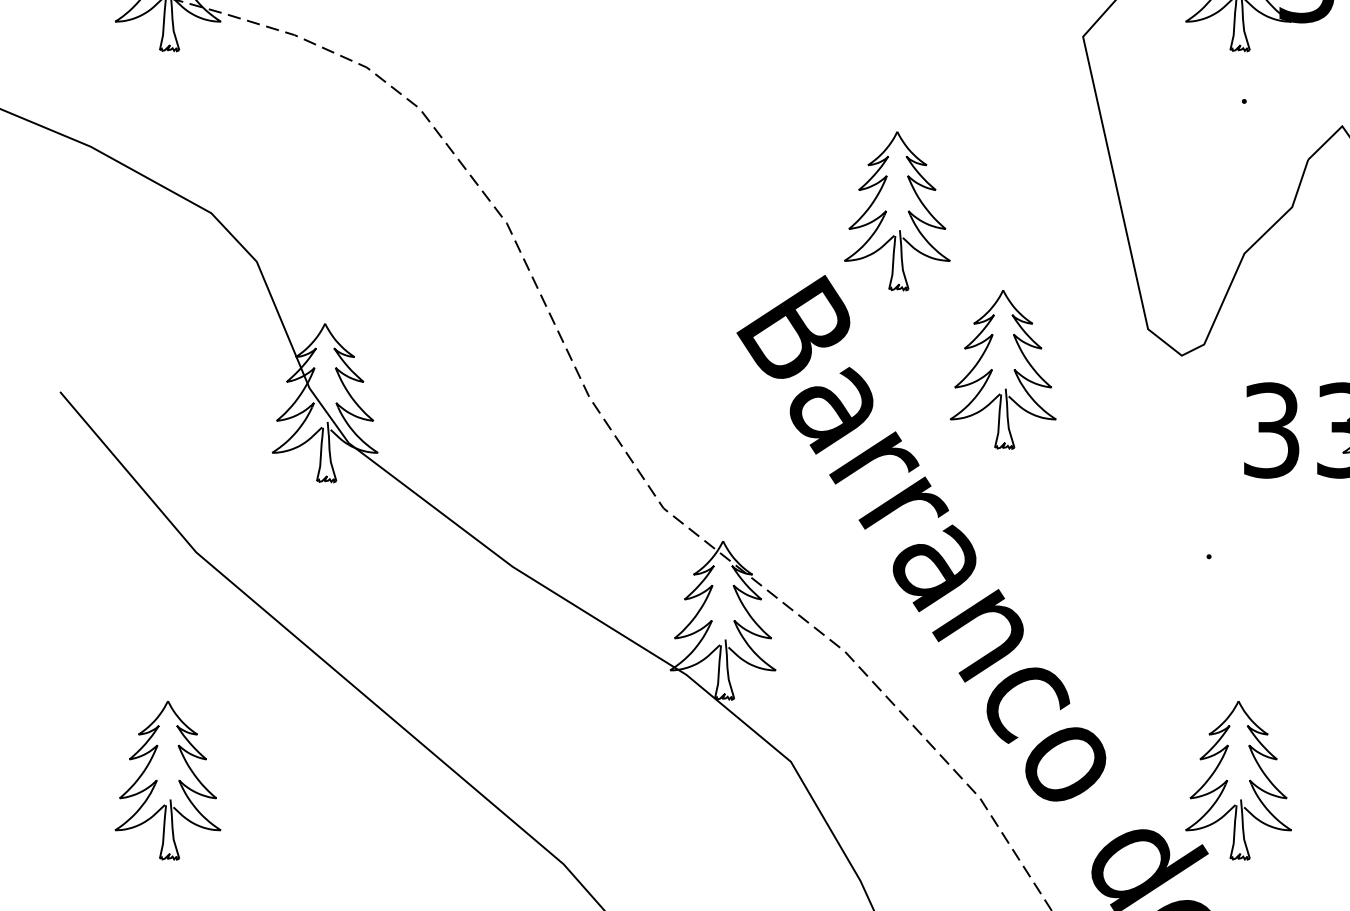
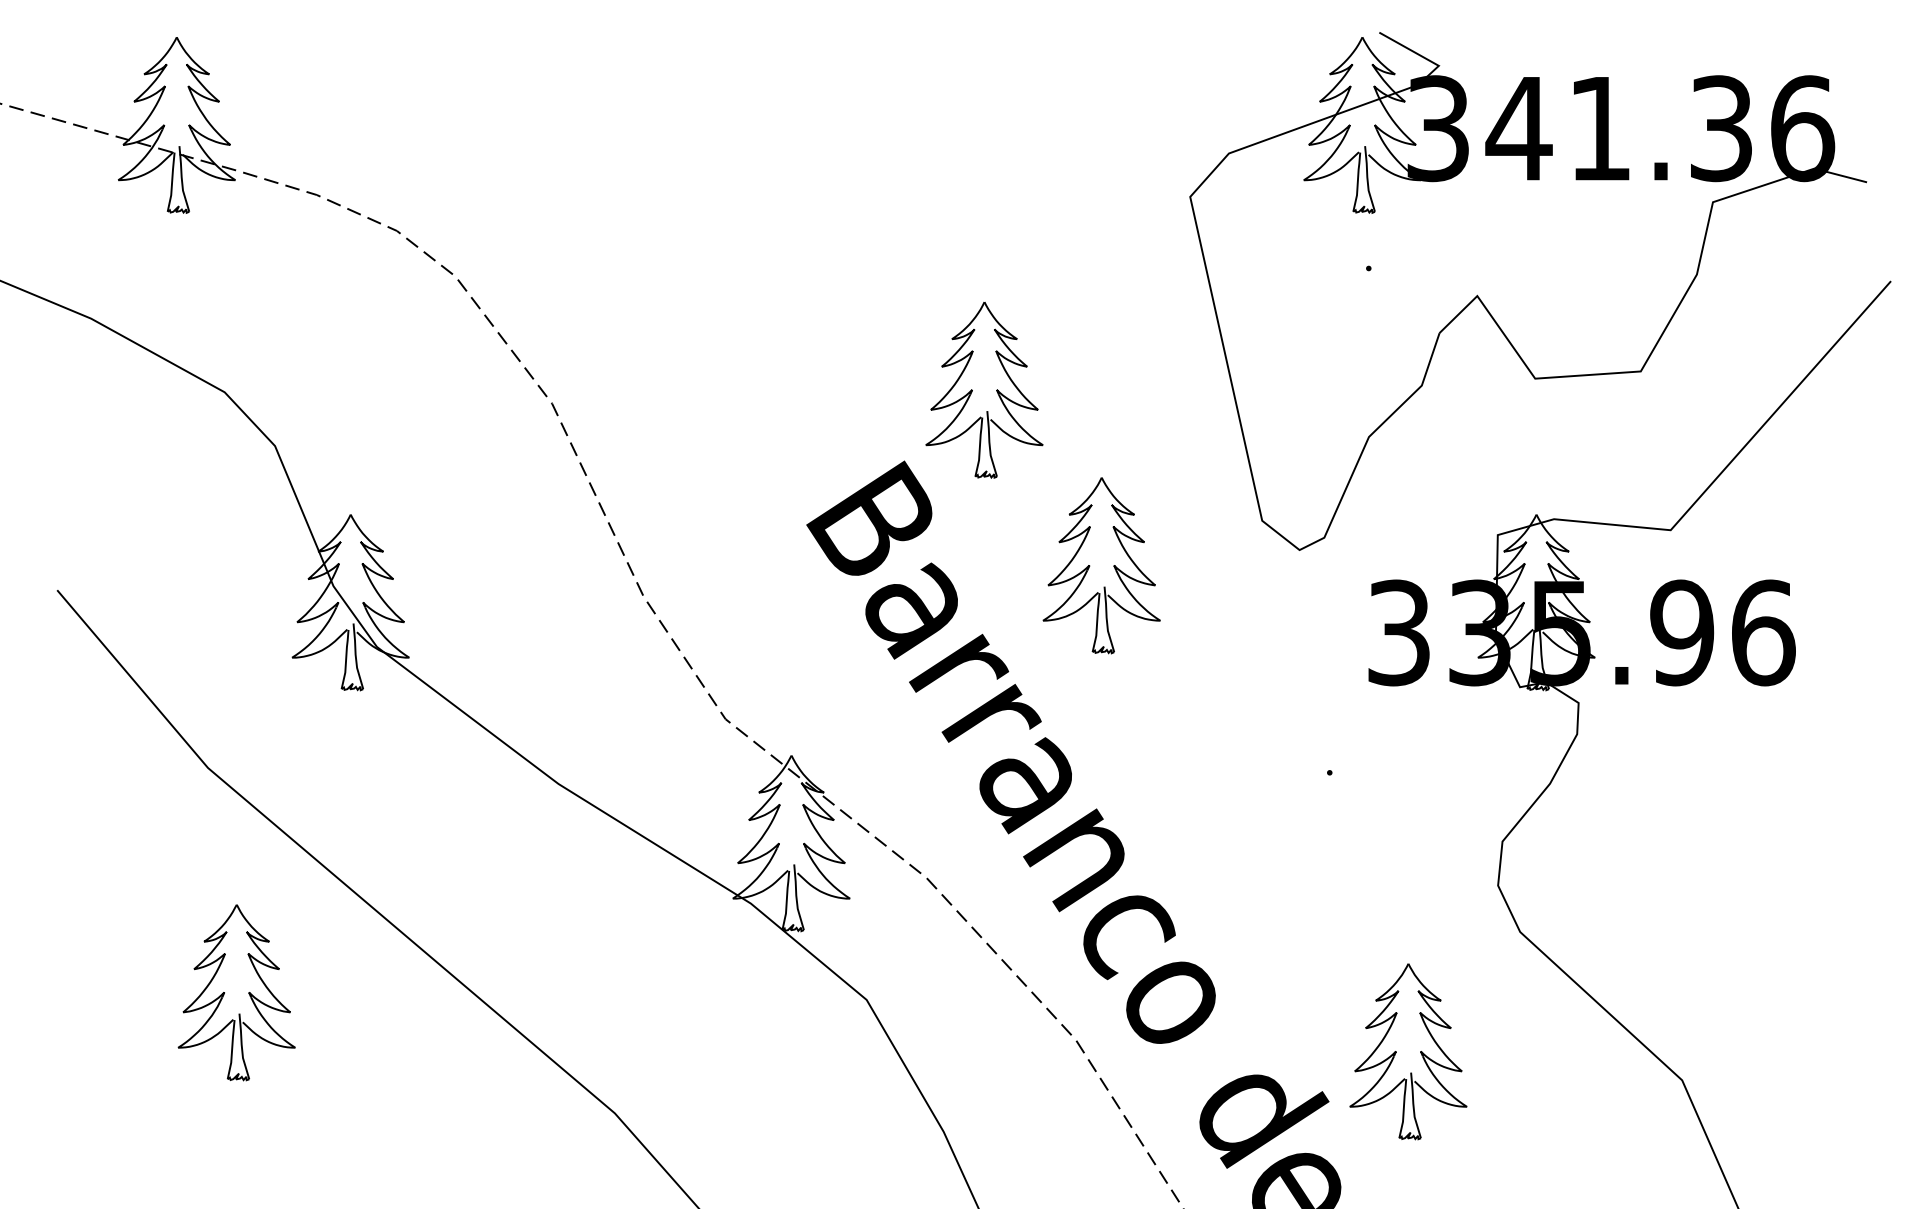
part: (167, 780) -> (236, 992), moved
part: (1227, 780) -> (1396, 1051), moved

